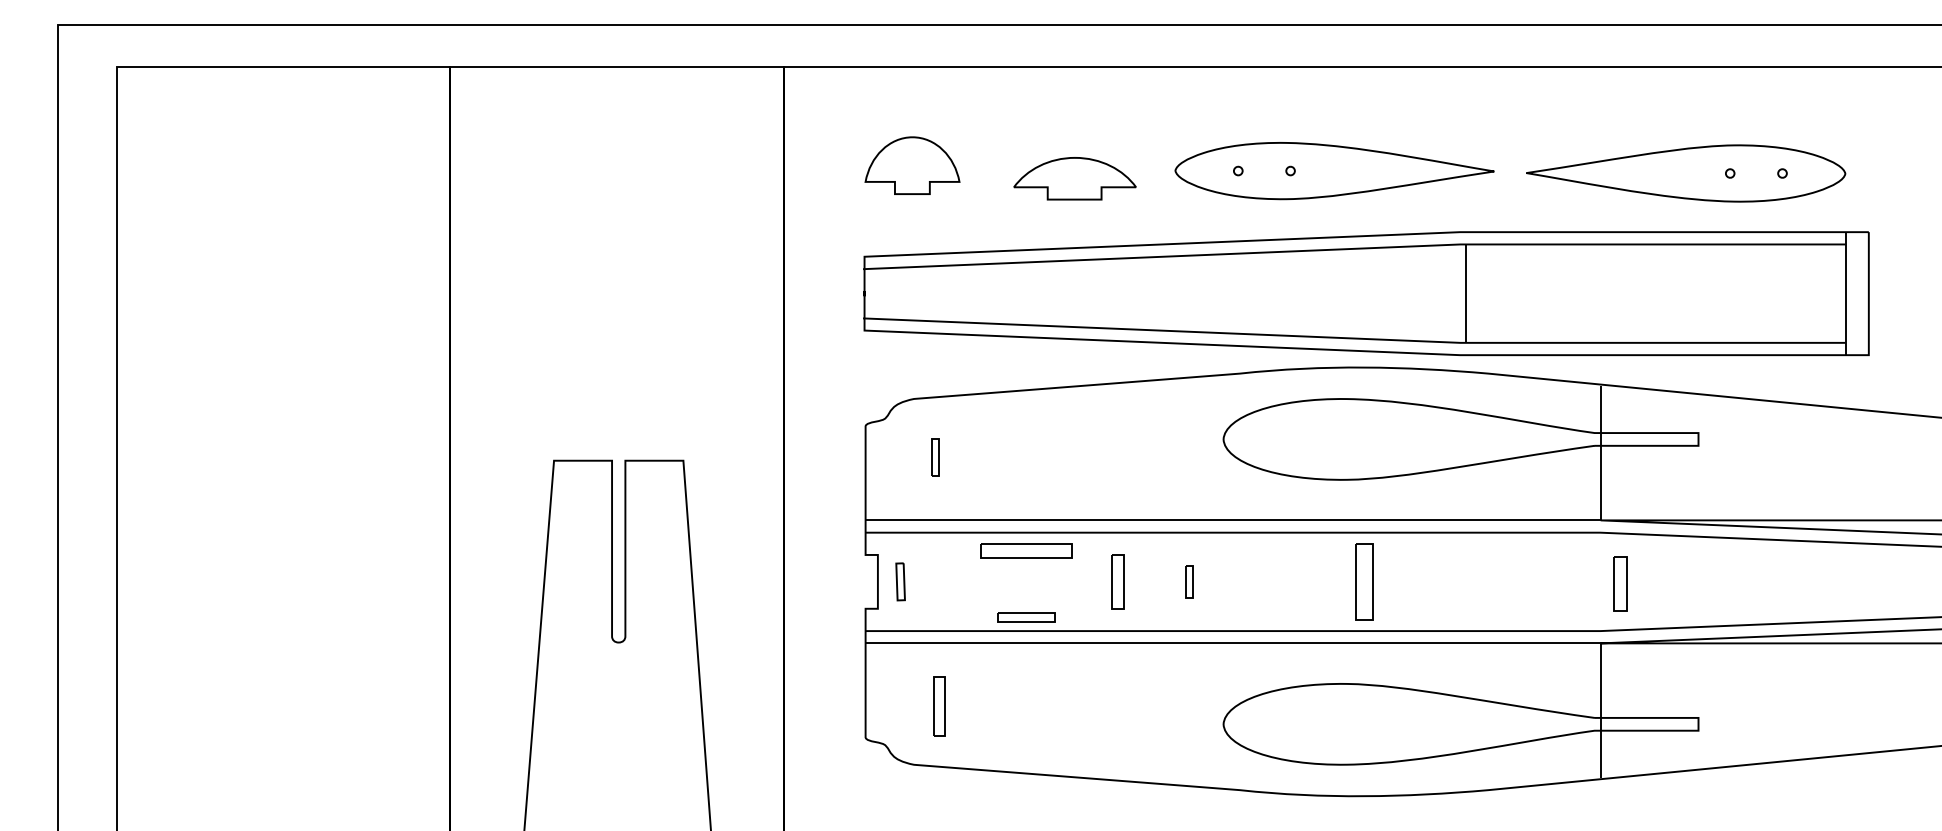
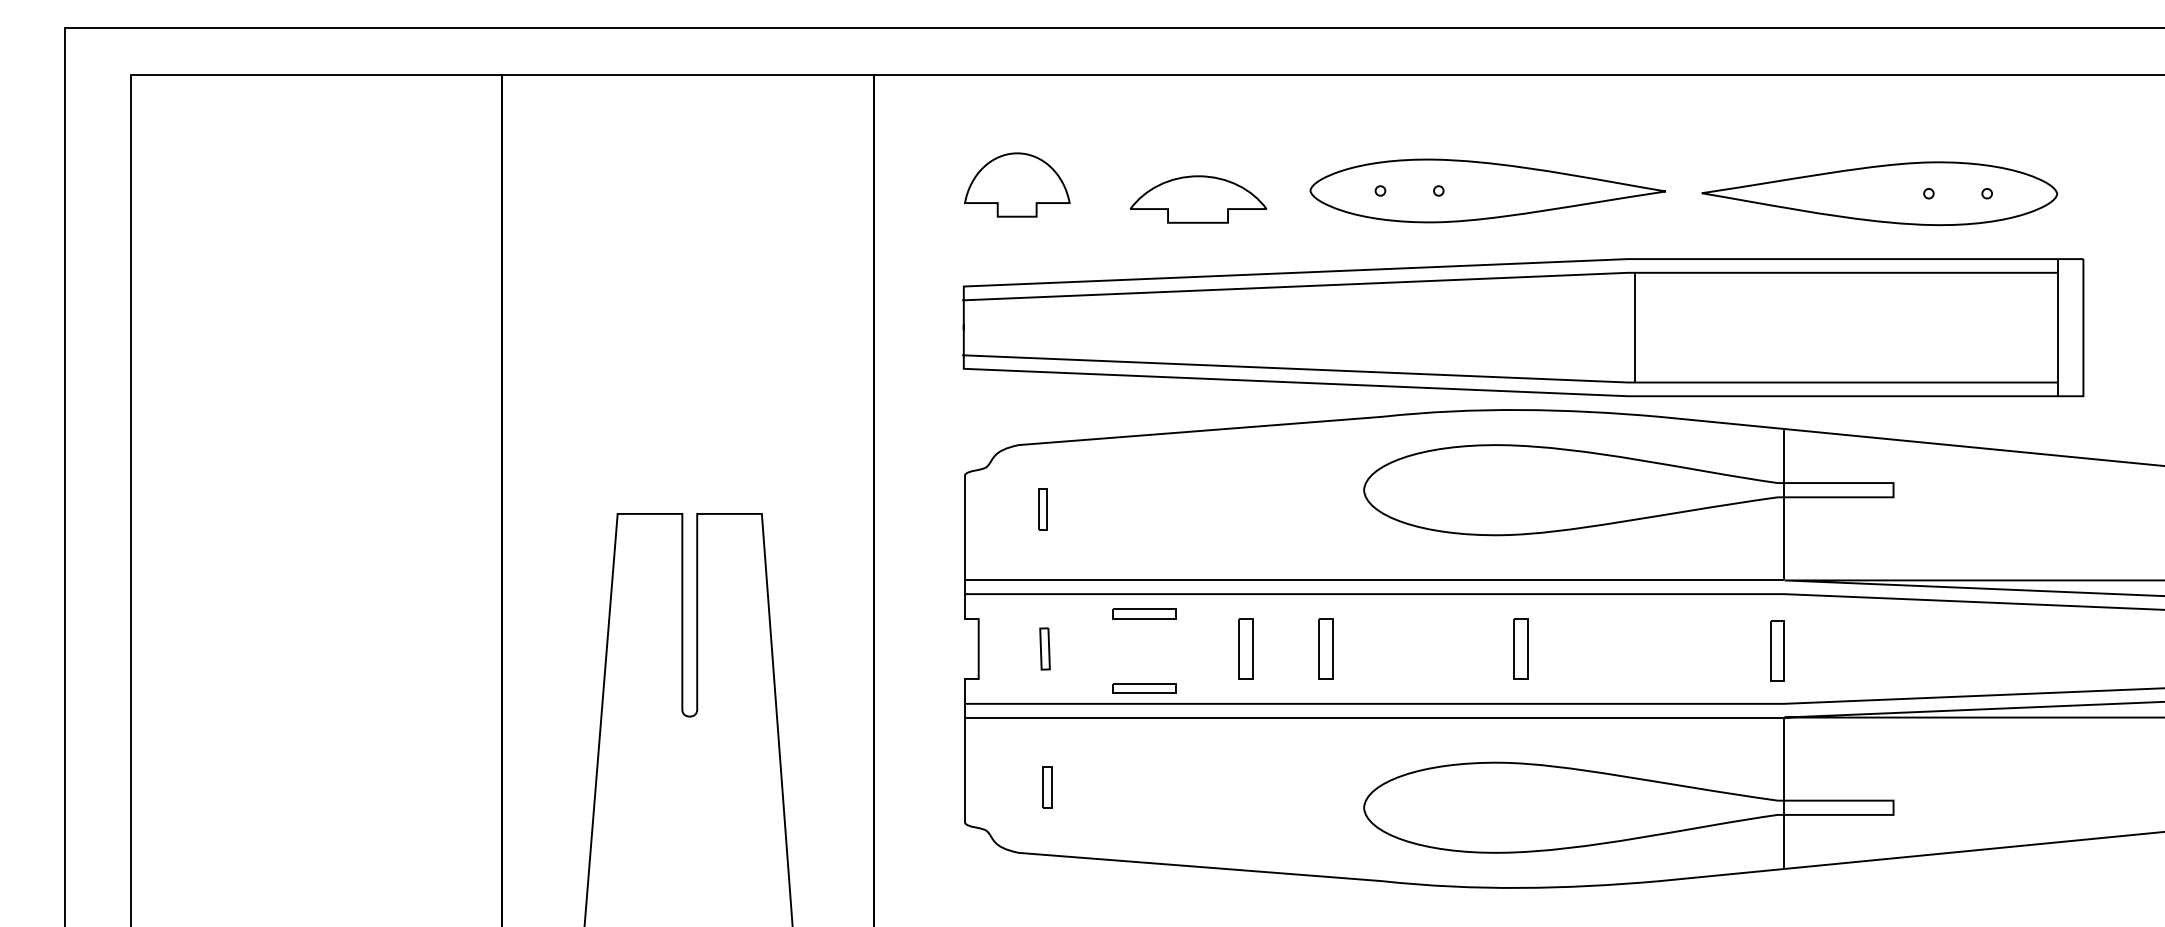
part: (1026, 550) -> (1144, 613), size x0.62
part: (900, 581) -> (1044, 648), moved
part: (1188, 581) -> (1325, 648), size x1.67
part: (1363, 581) -> (1520, 648), size x0.71
part: (1620, 583) -> (1777, 650), moved
part: (939, 706) -> (1047, 787), size x0.62

